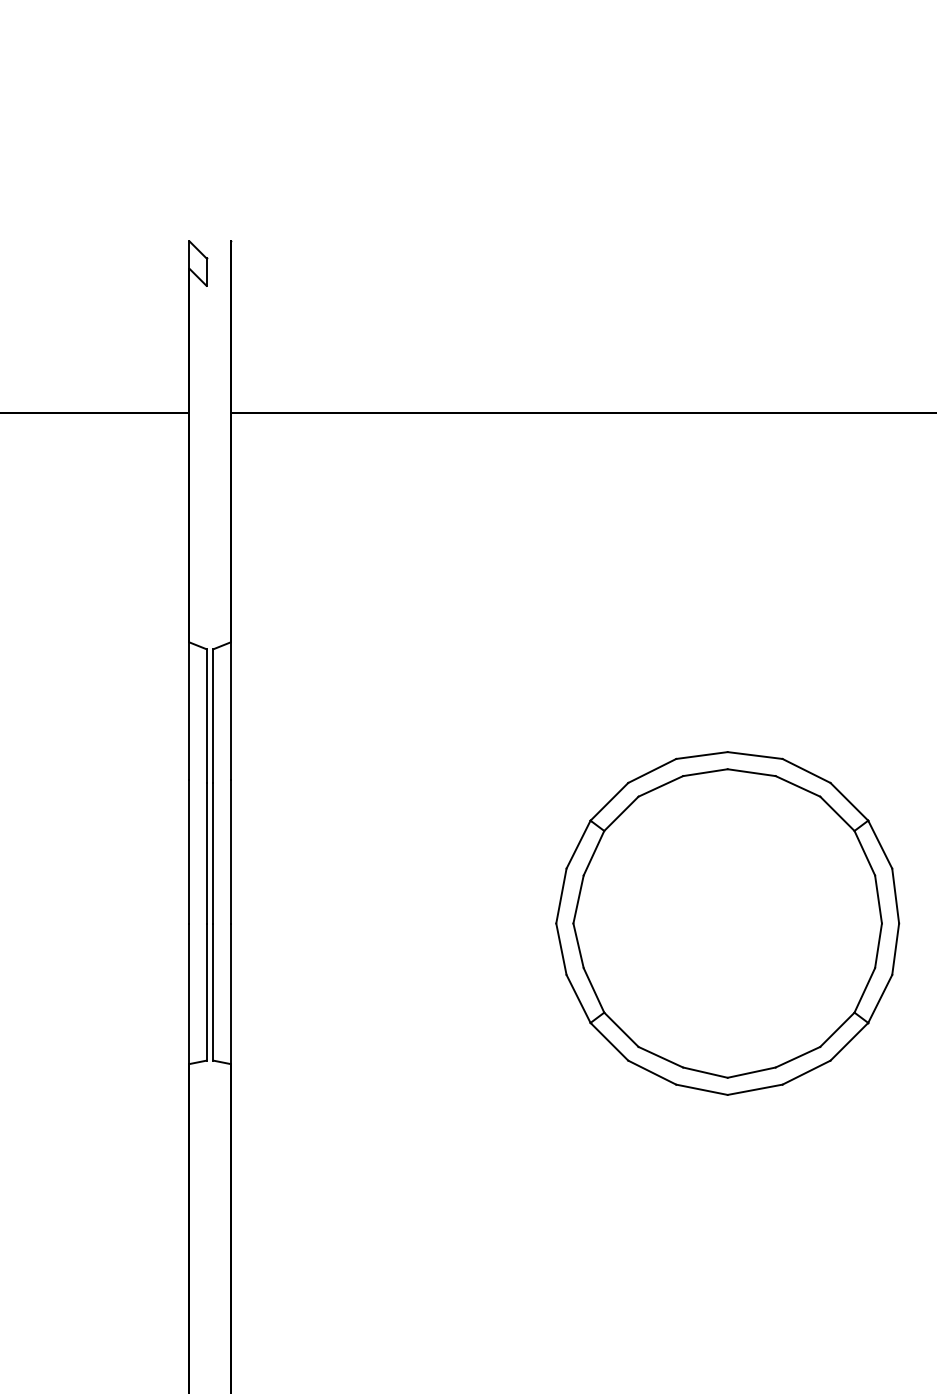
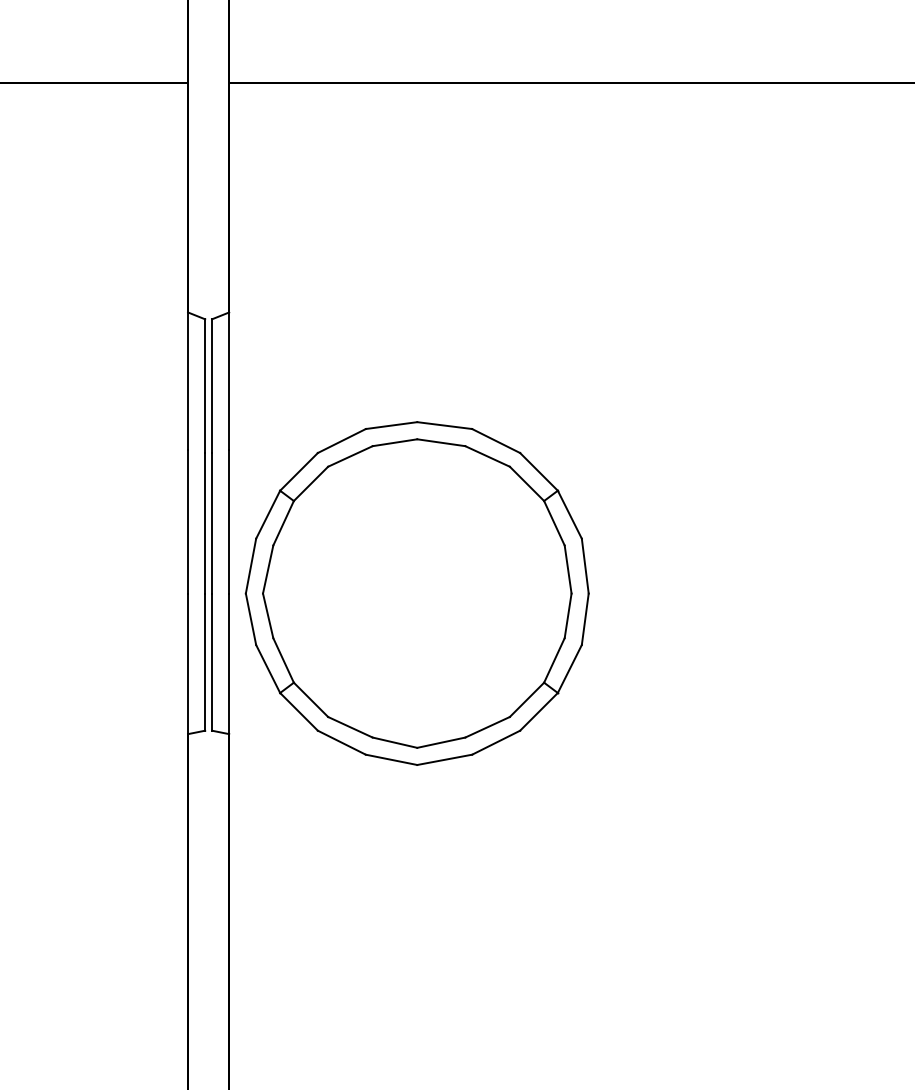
part: (727, 923) -> (417, 593), moved

